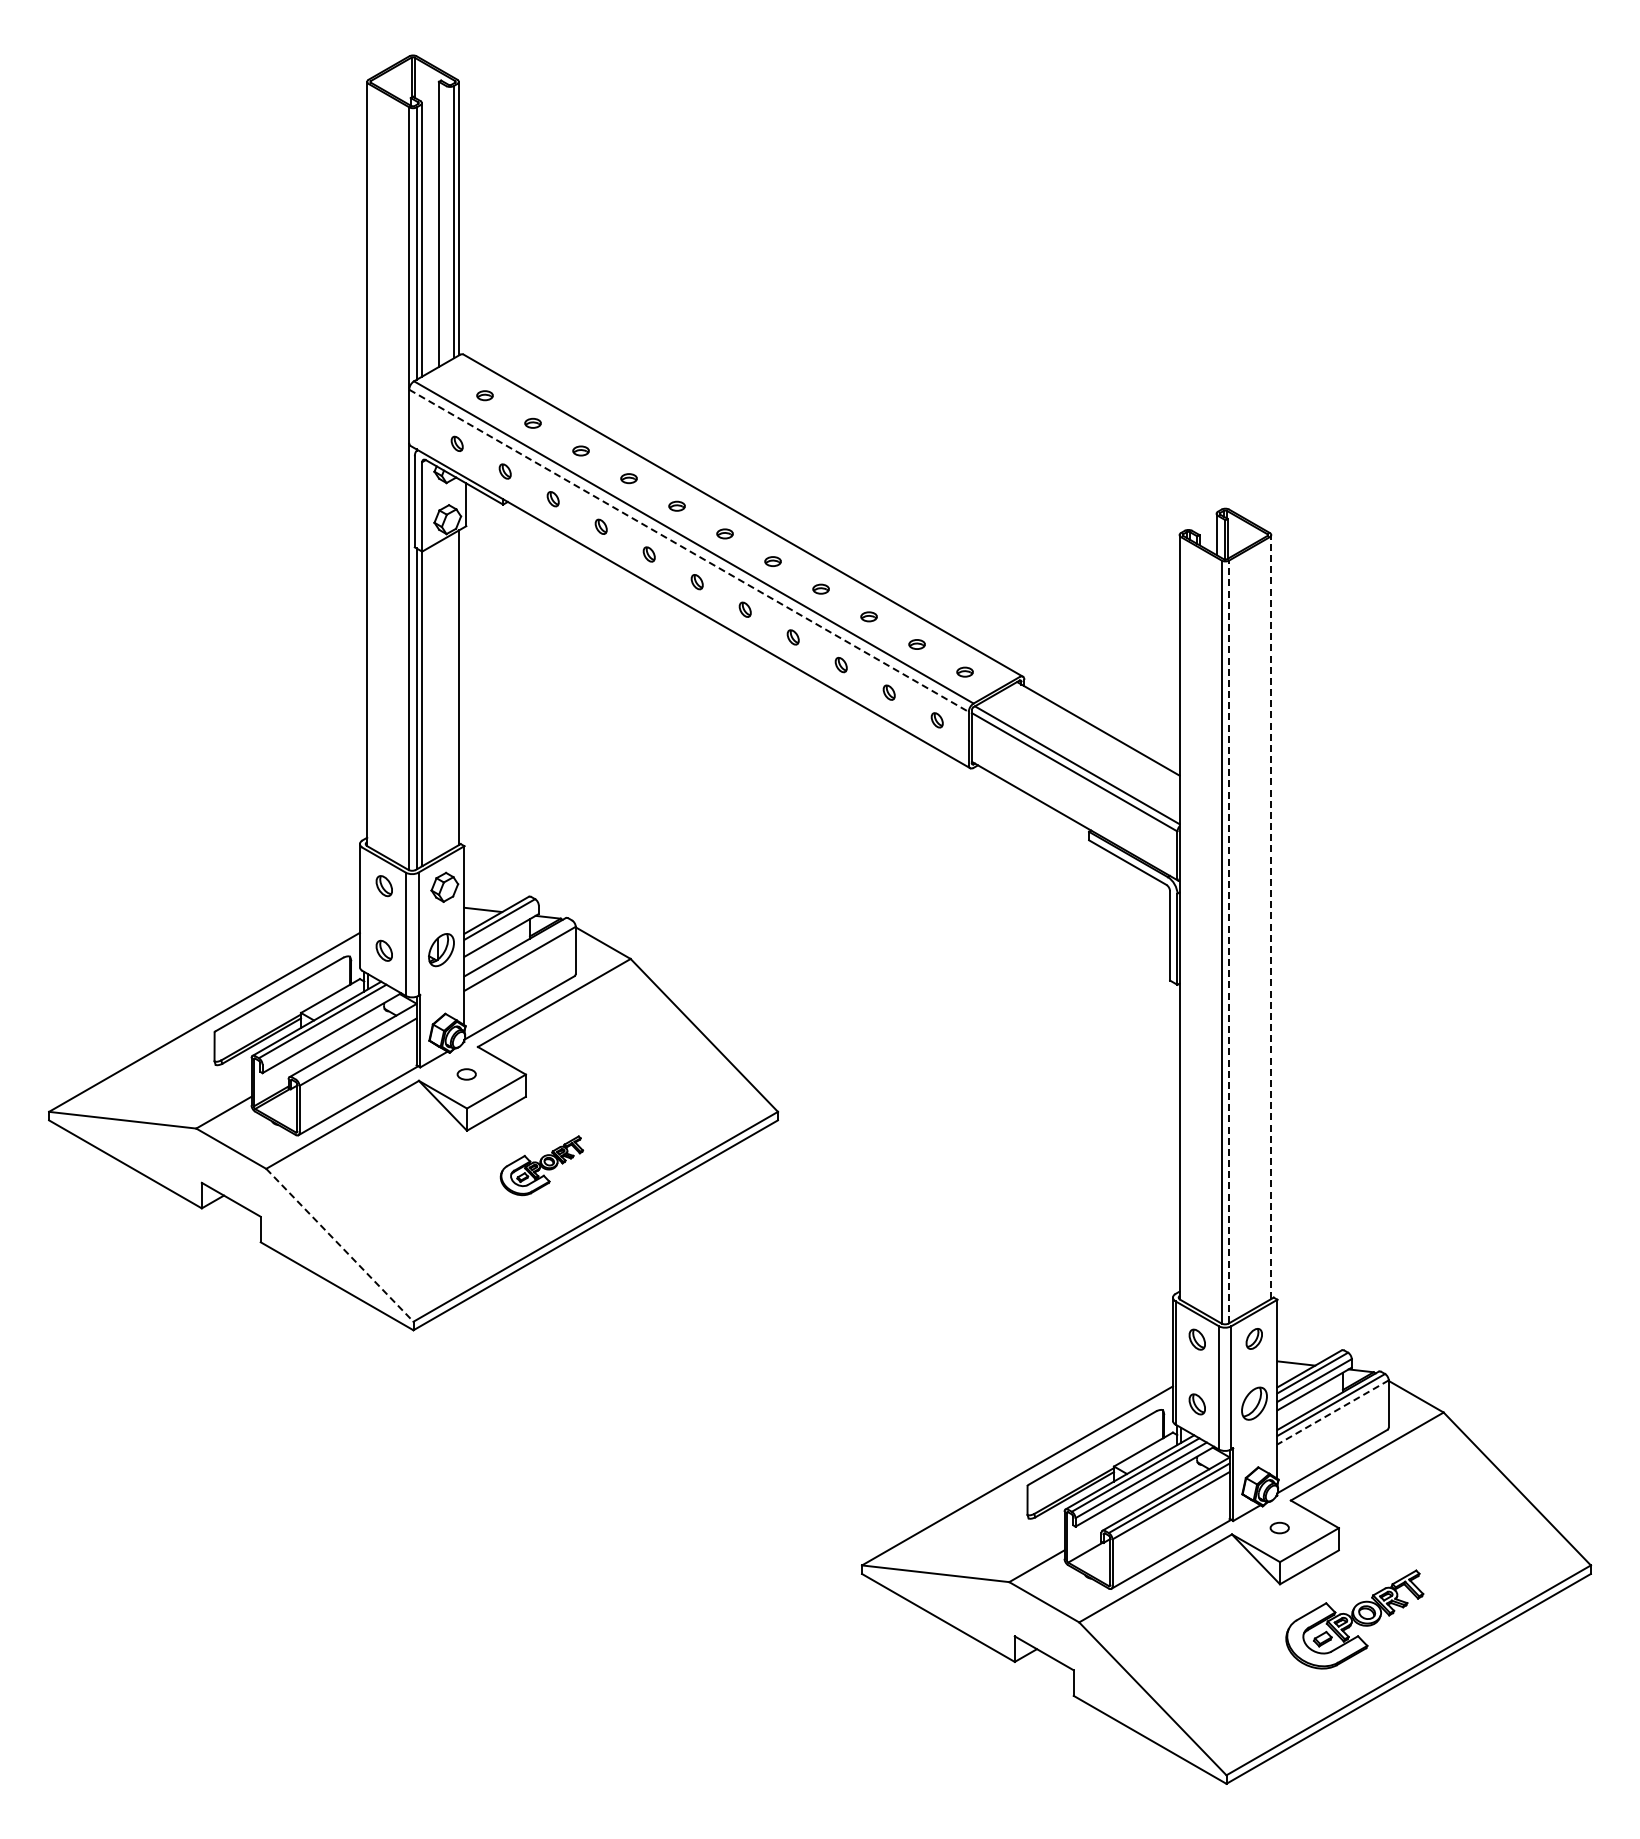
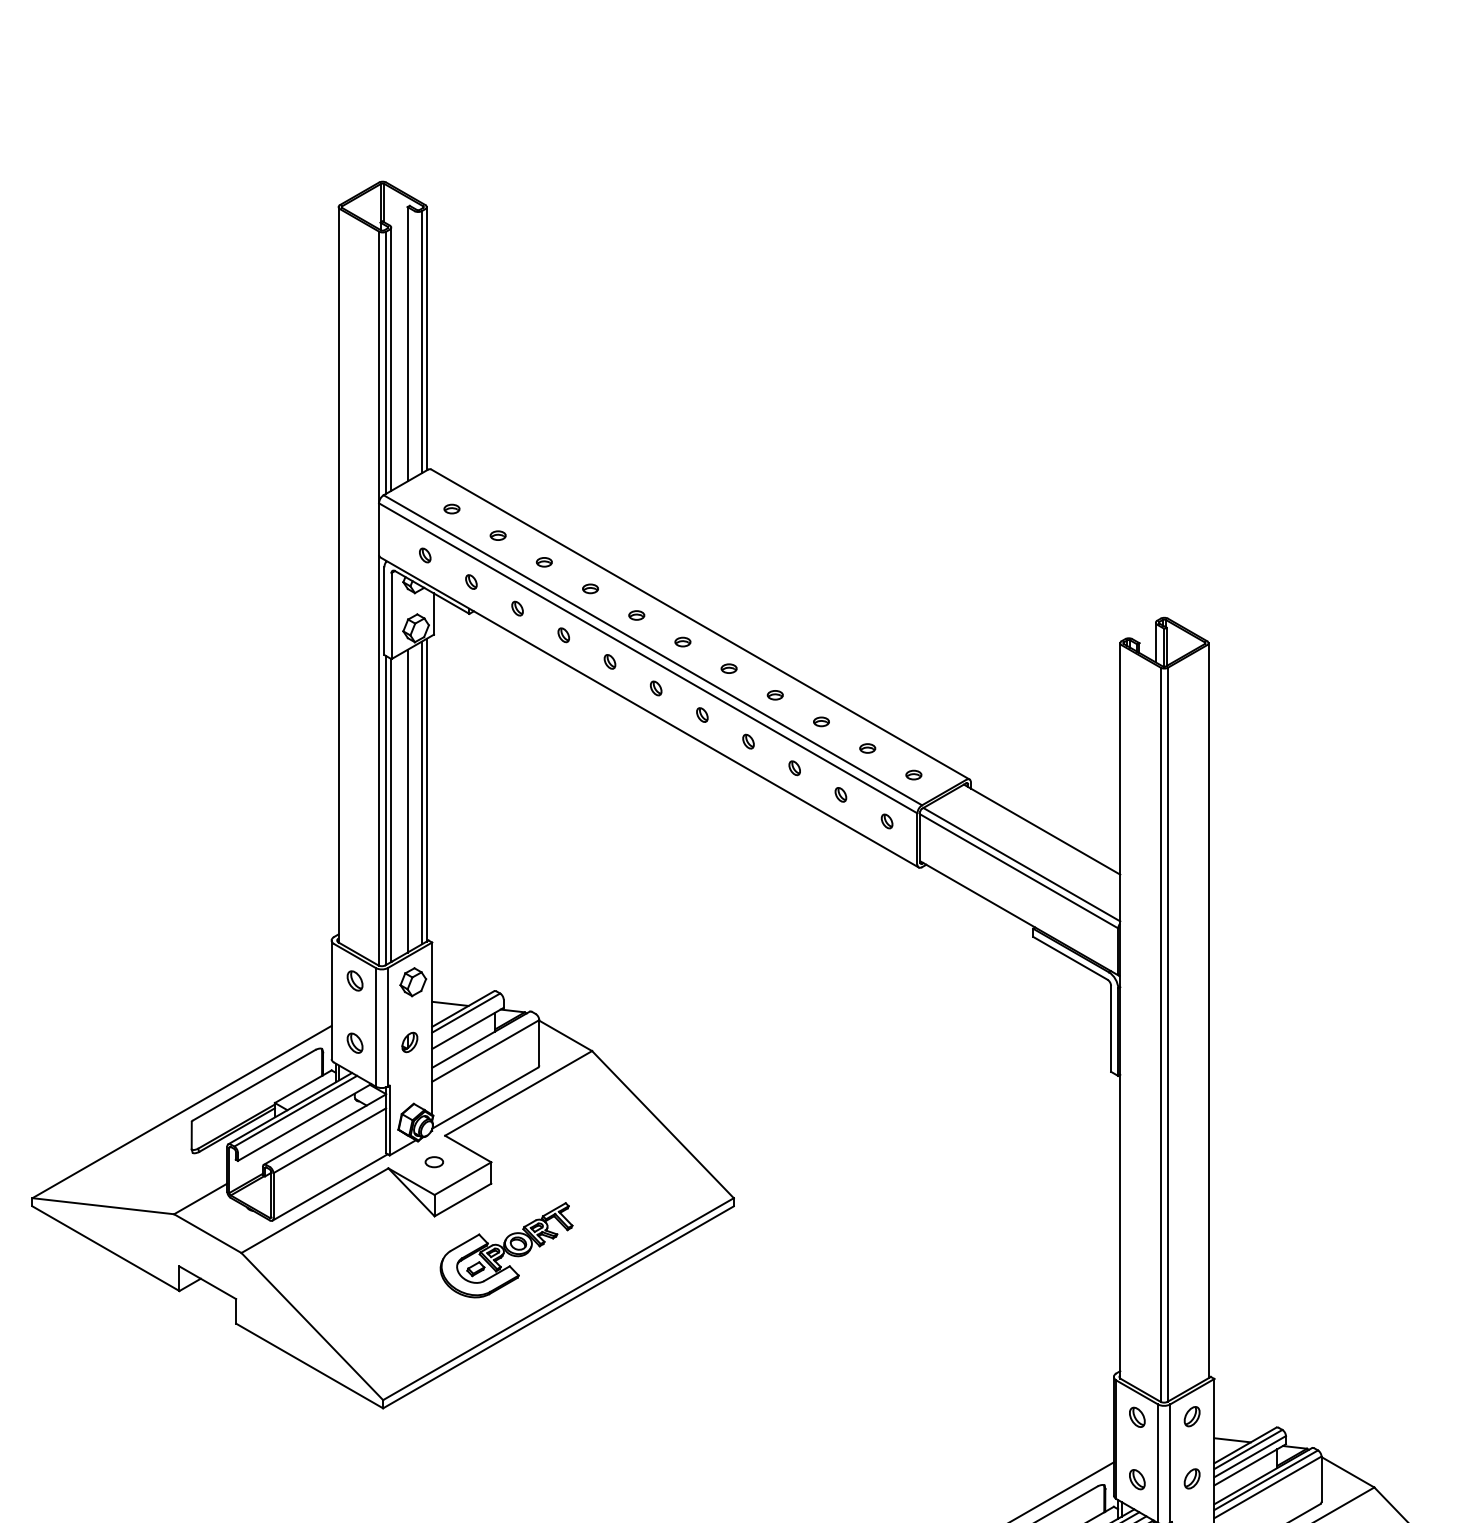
line: (689, 550) -> (648, 658), dashed -> solid
line: (453, 690) -> (421, 792), added
line: (438, 698) -> (407, 800), added
line: (1271, 917) -> (1208, 1011), dashed -> solid
line: (1229, 941) -> (1168, 1034), dashed -> solid
part: (440, 949) -> (409, 1041), size x0.62
part: (541, 1165) -> (506, 1249), size x1.67
line: (340, 1245) -> (312, 1326), dashed -> solid
part: (1253, 1403) -> (1191, 1478), size x0.62
line: (1332, 1412) -> (1267, 1487), dashed -> solid

